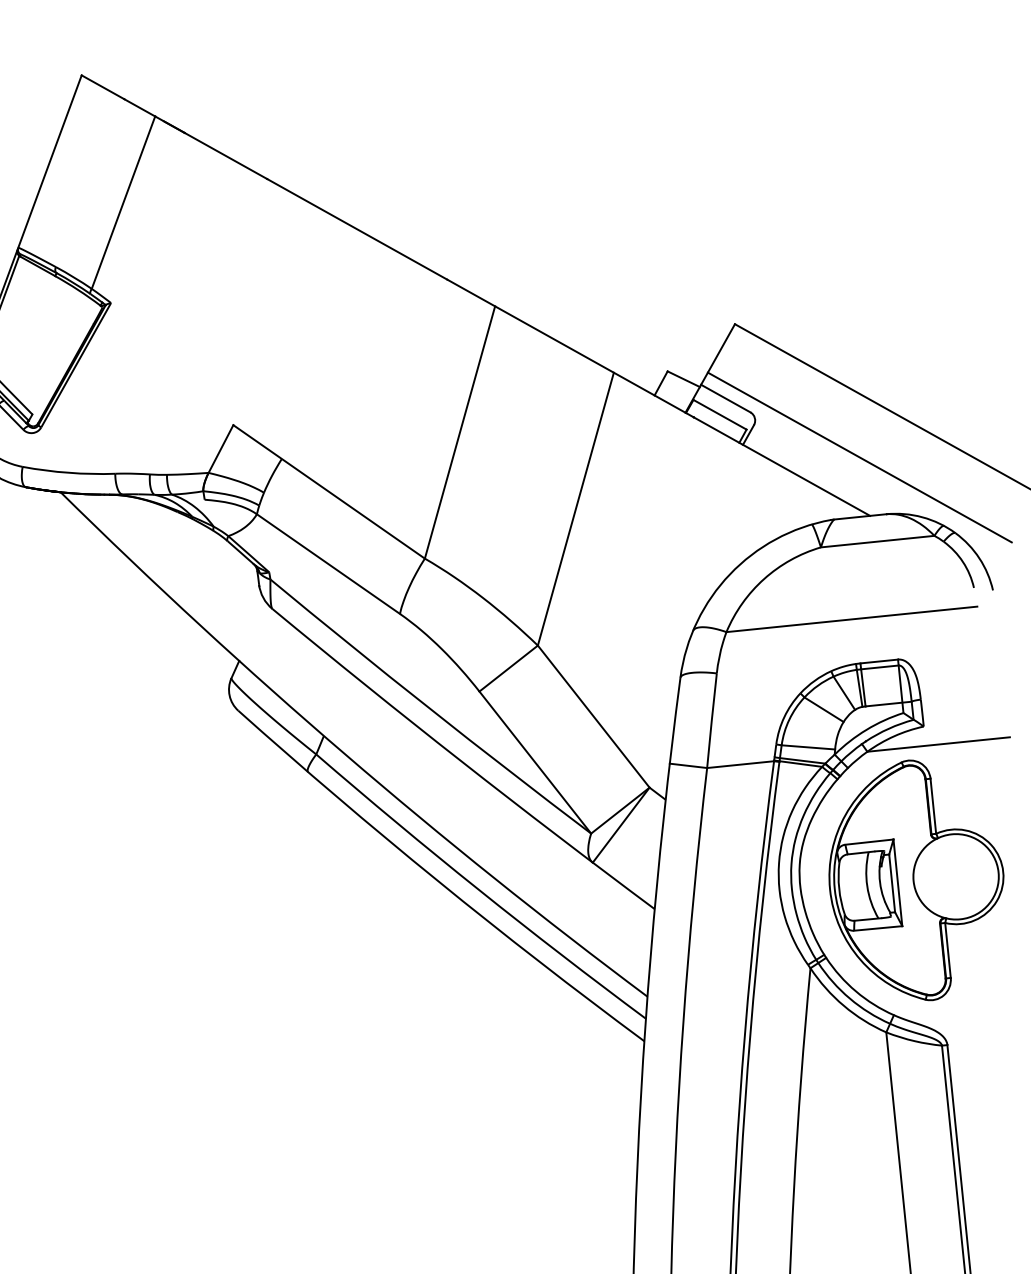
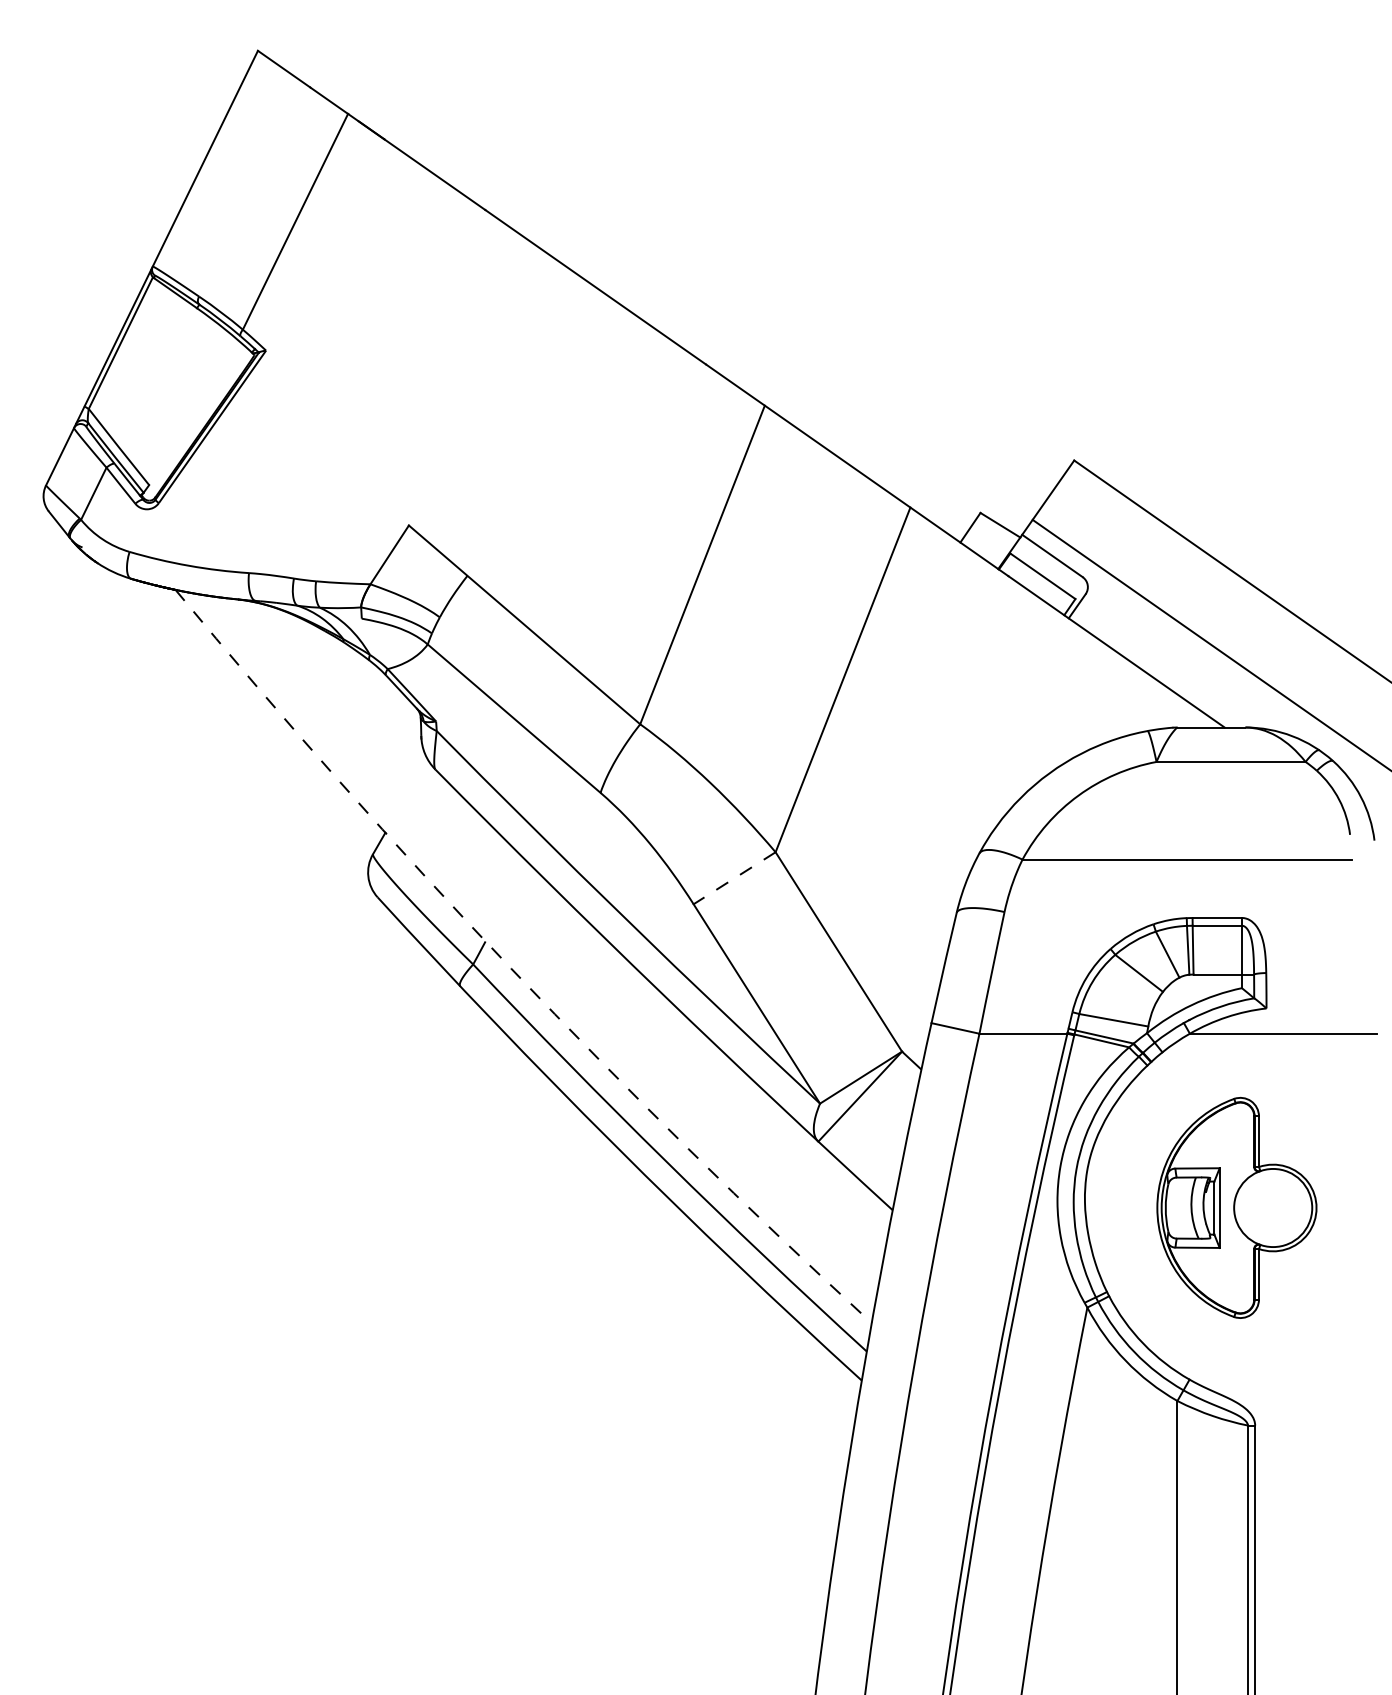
line: (508, 668) -> (734, 878), solid -> dashed
arc: (345, 754) -> (511, 968), solid -> dashed
part: (916, 880) -> (1236, 1207), size x0.7

